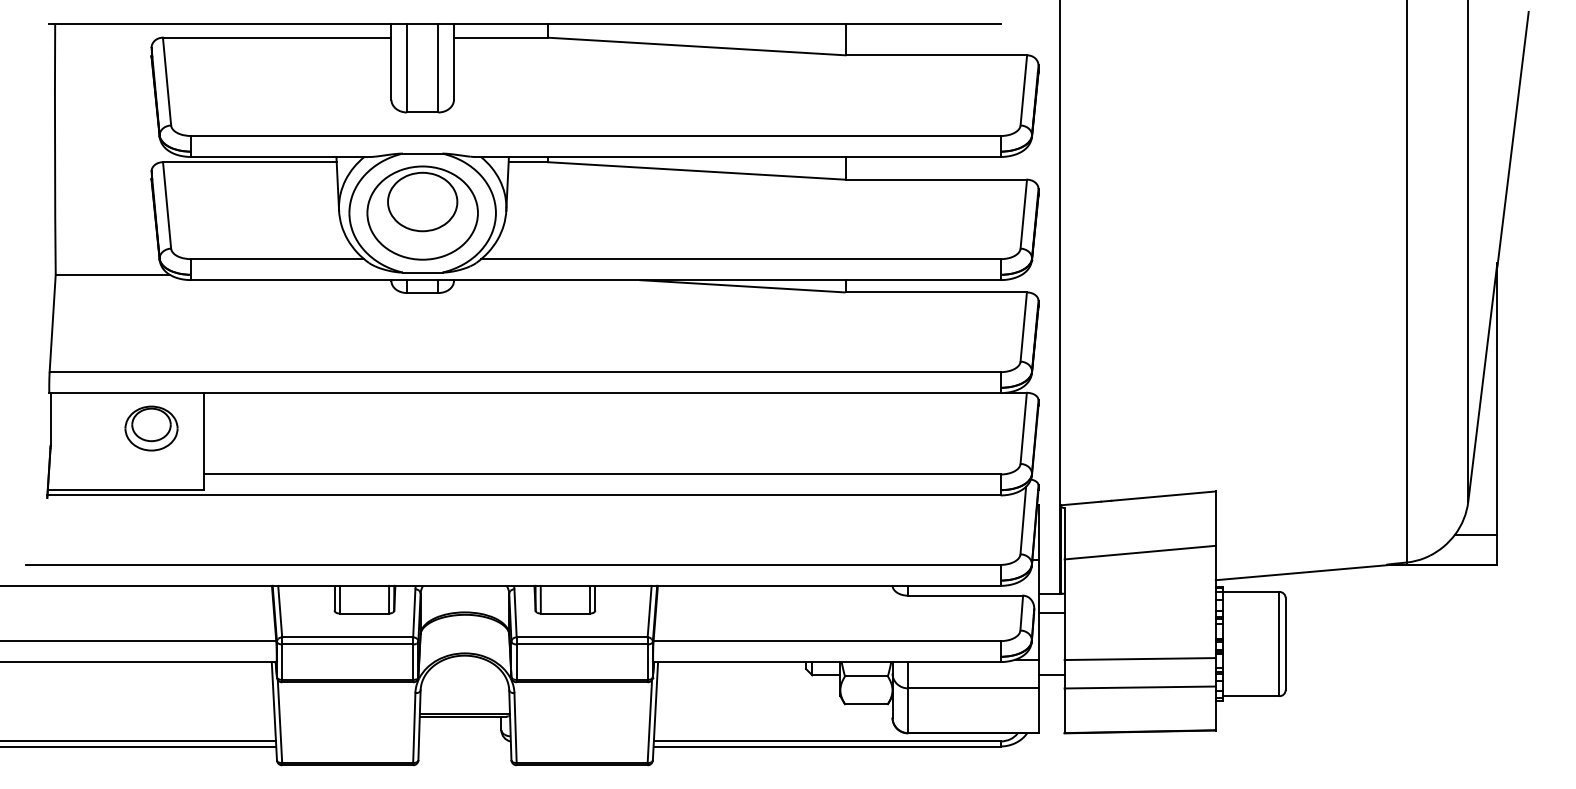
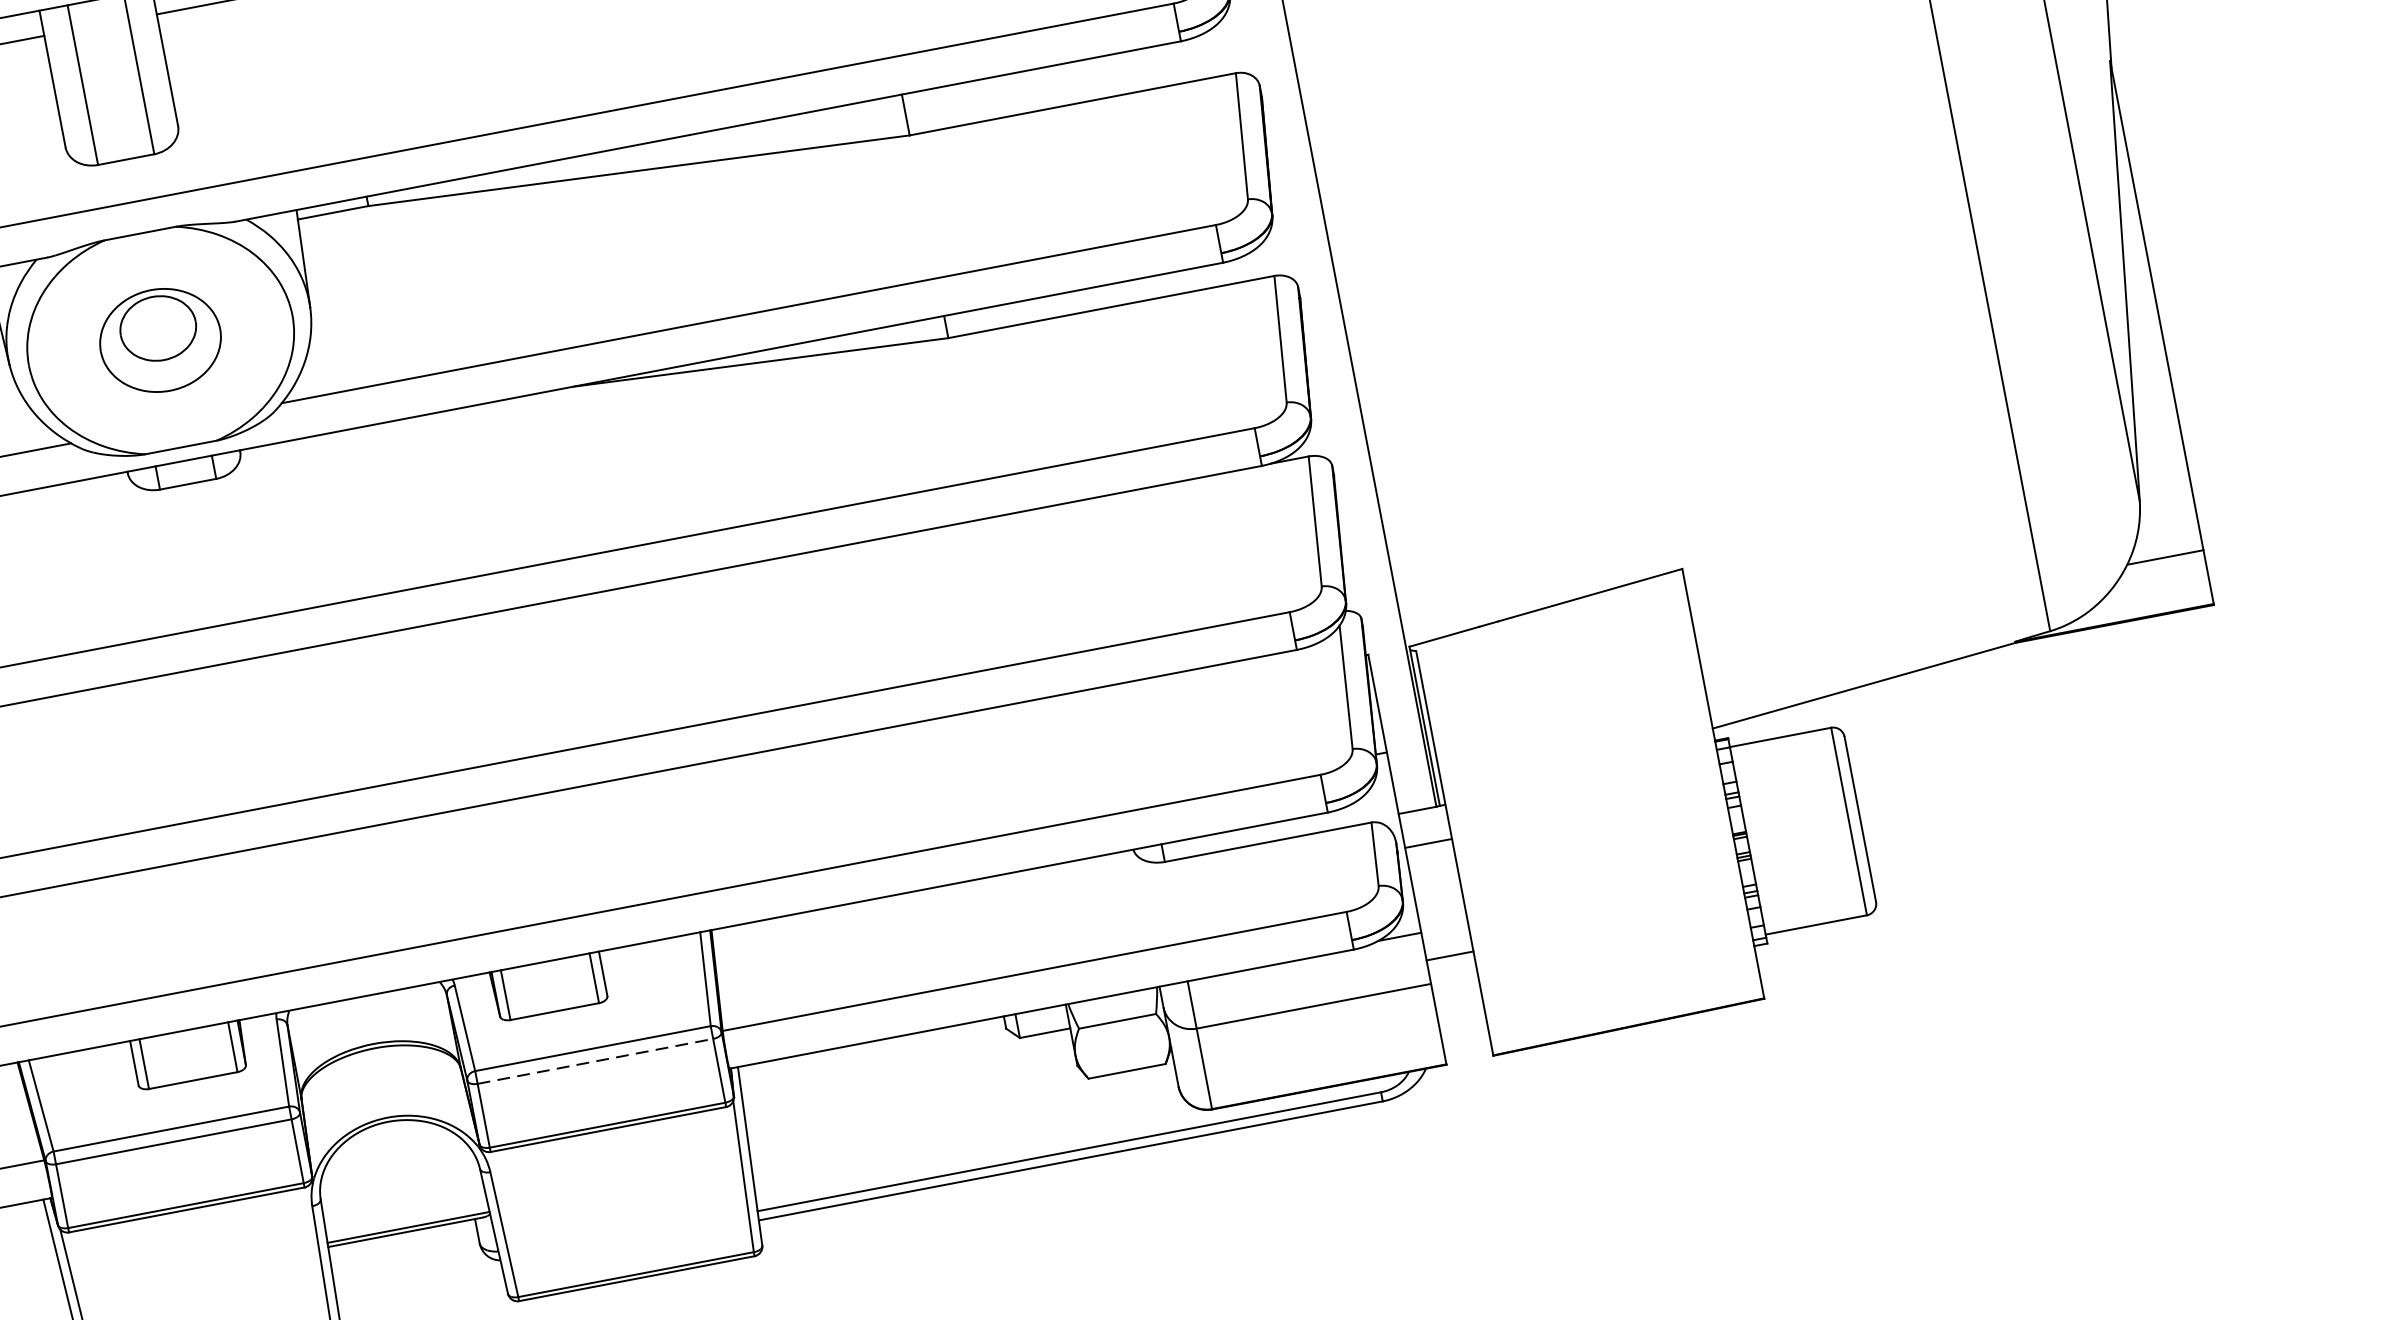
part: (422, 212) -> (160, 339), size x0.6
line: (1139, 552) -> (1566, 704), removed
line: (582, 644) -> (596, 1061), solid -> dashed
line: (1139, 659) -> (1602, 897), removed
line: (1139, 687) -> (1612, 947), removed

